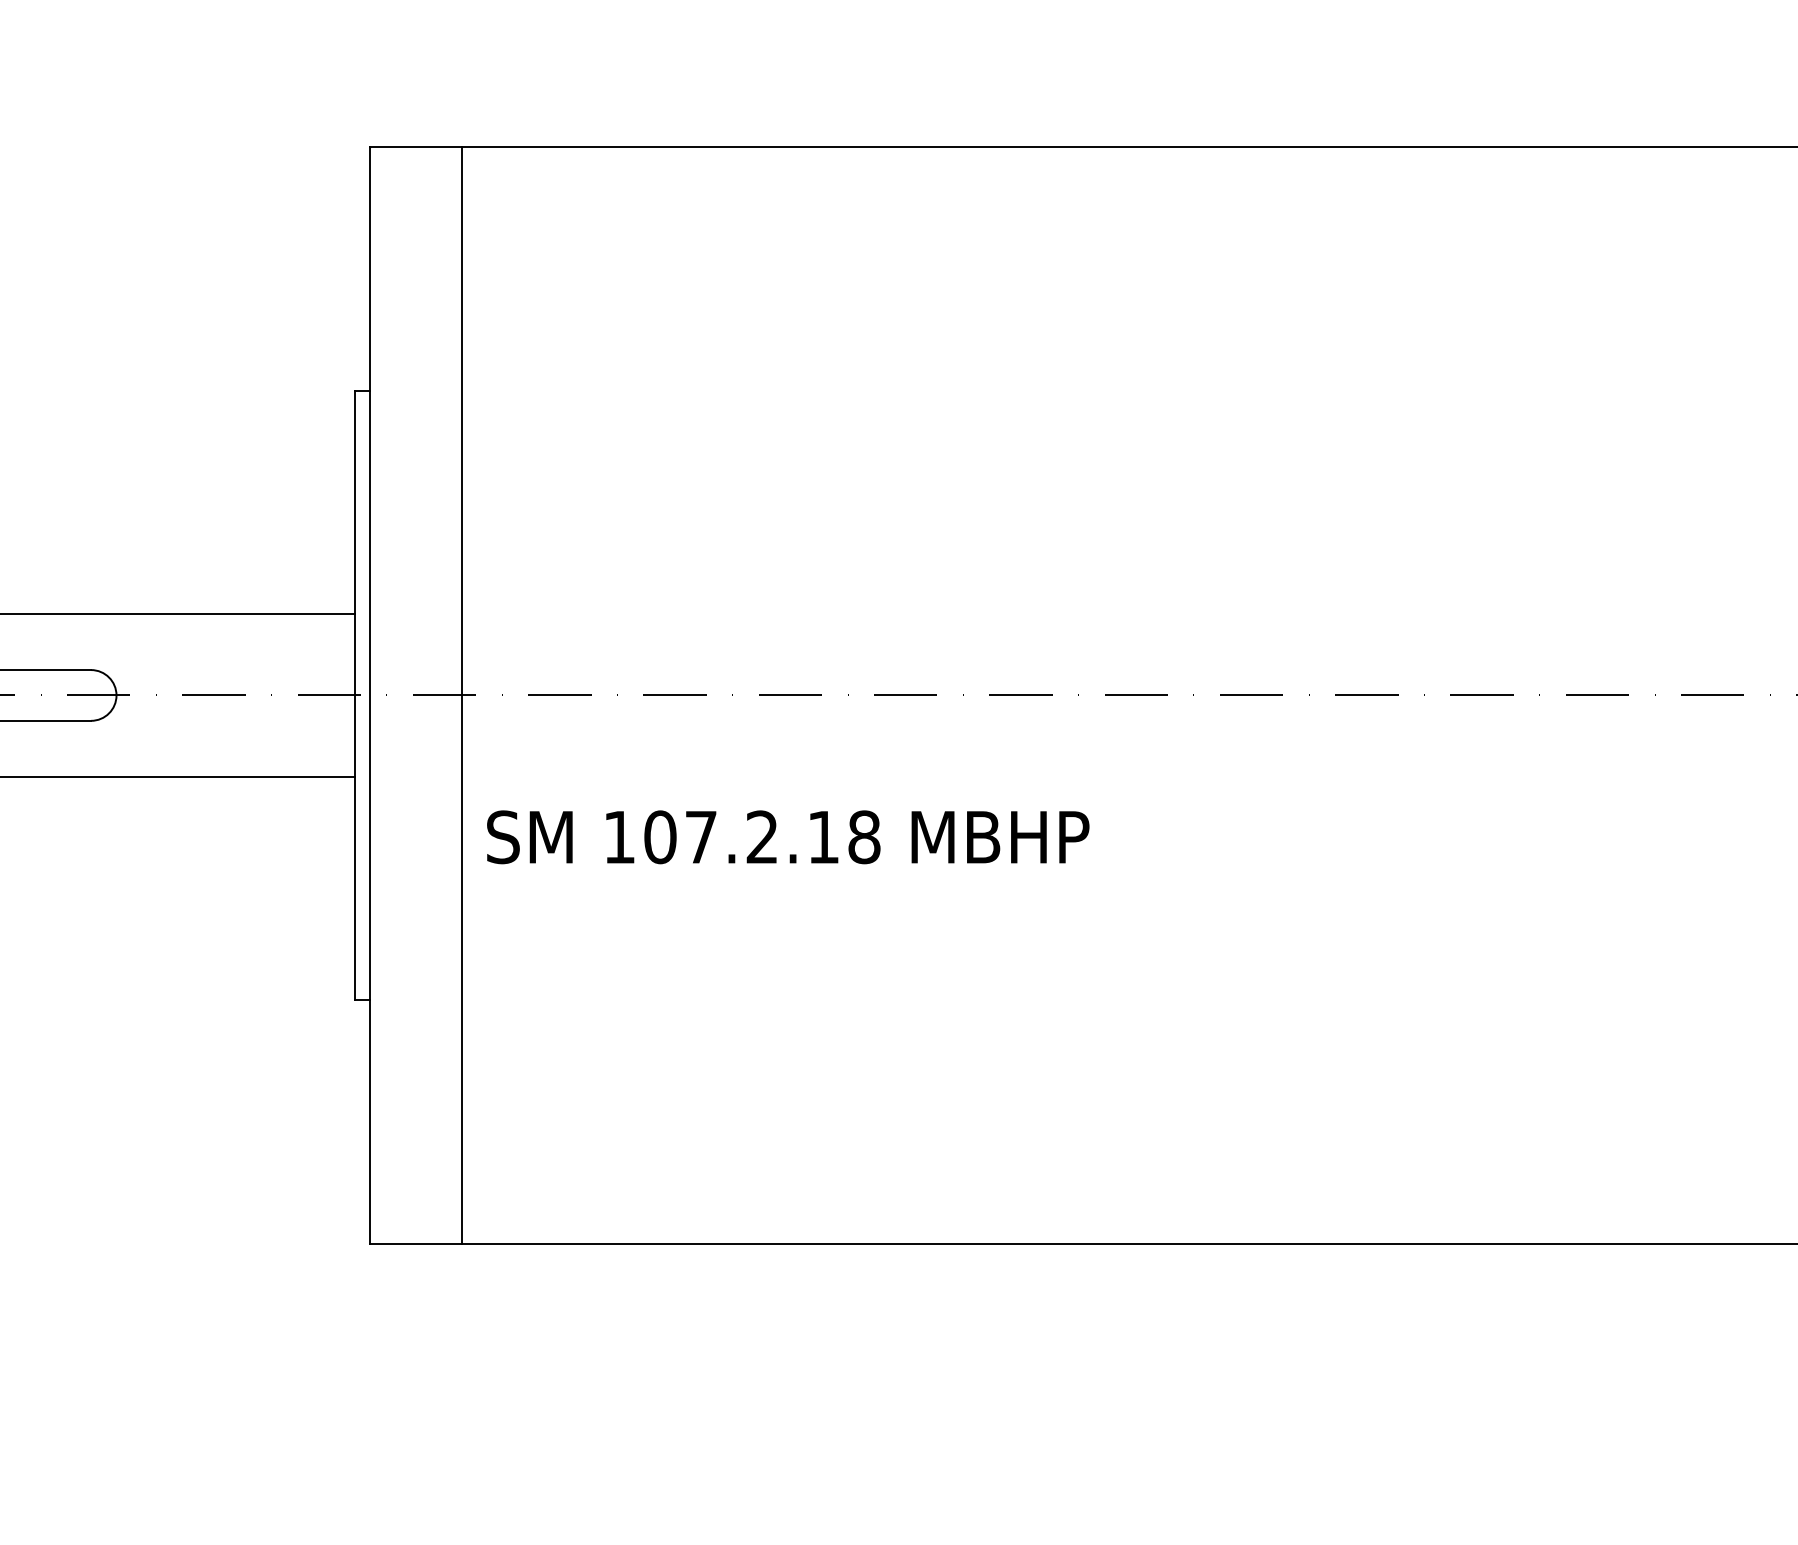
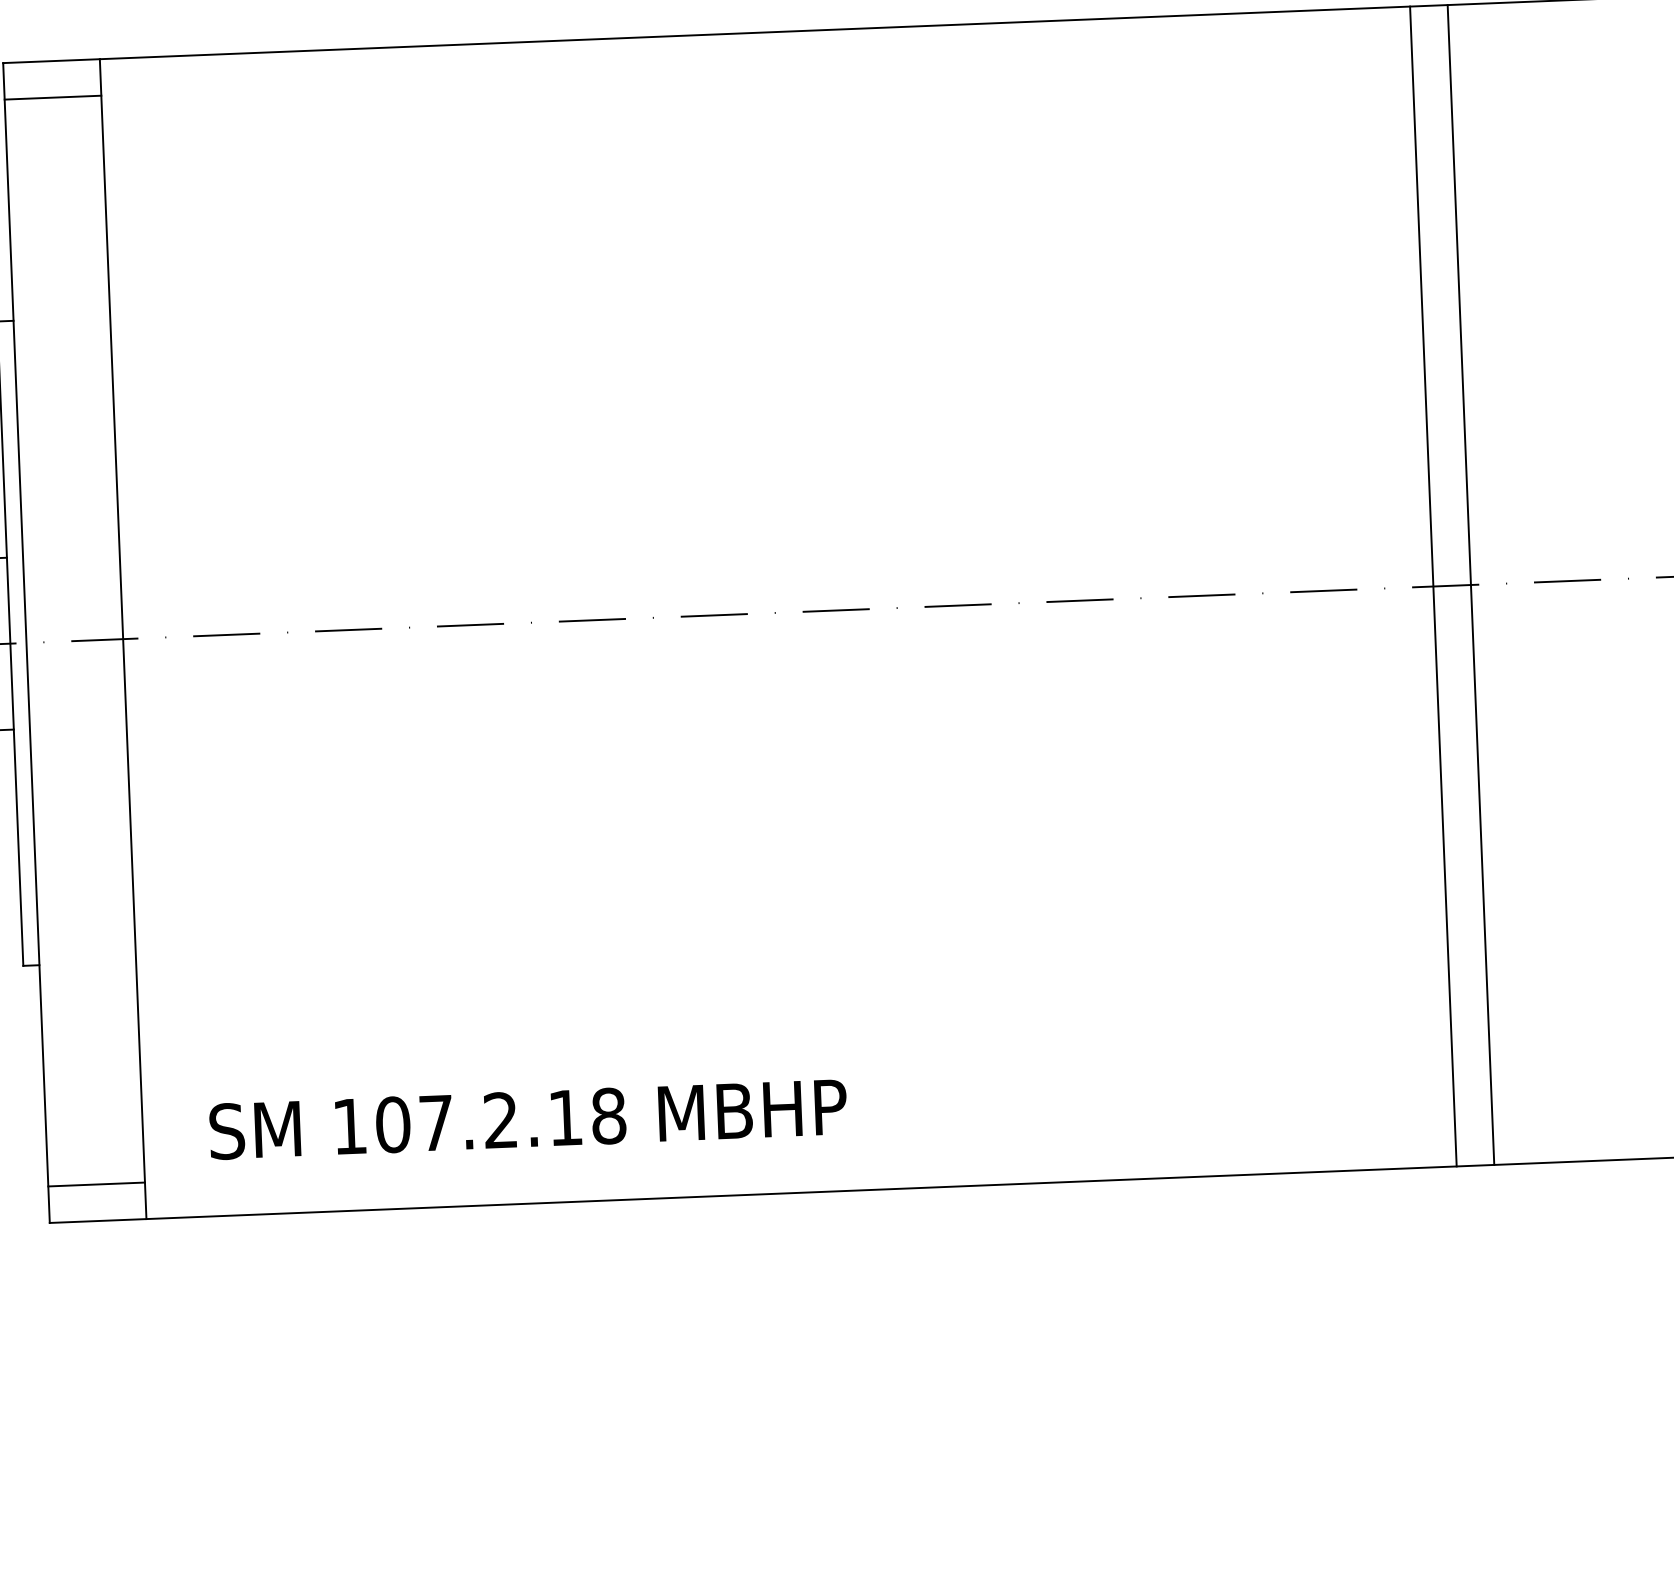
line: (415, 181) -> (52, 97), added
line: (1701, 694) -> (1433, 585), added
line: (1736, 694) -> (1470, 583), added
text: (788, 837) -> (528, 1119), moved
line: (415, 1209) -> (95, 1184), added

